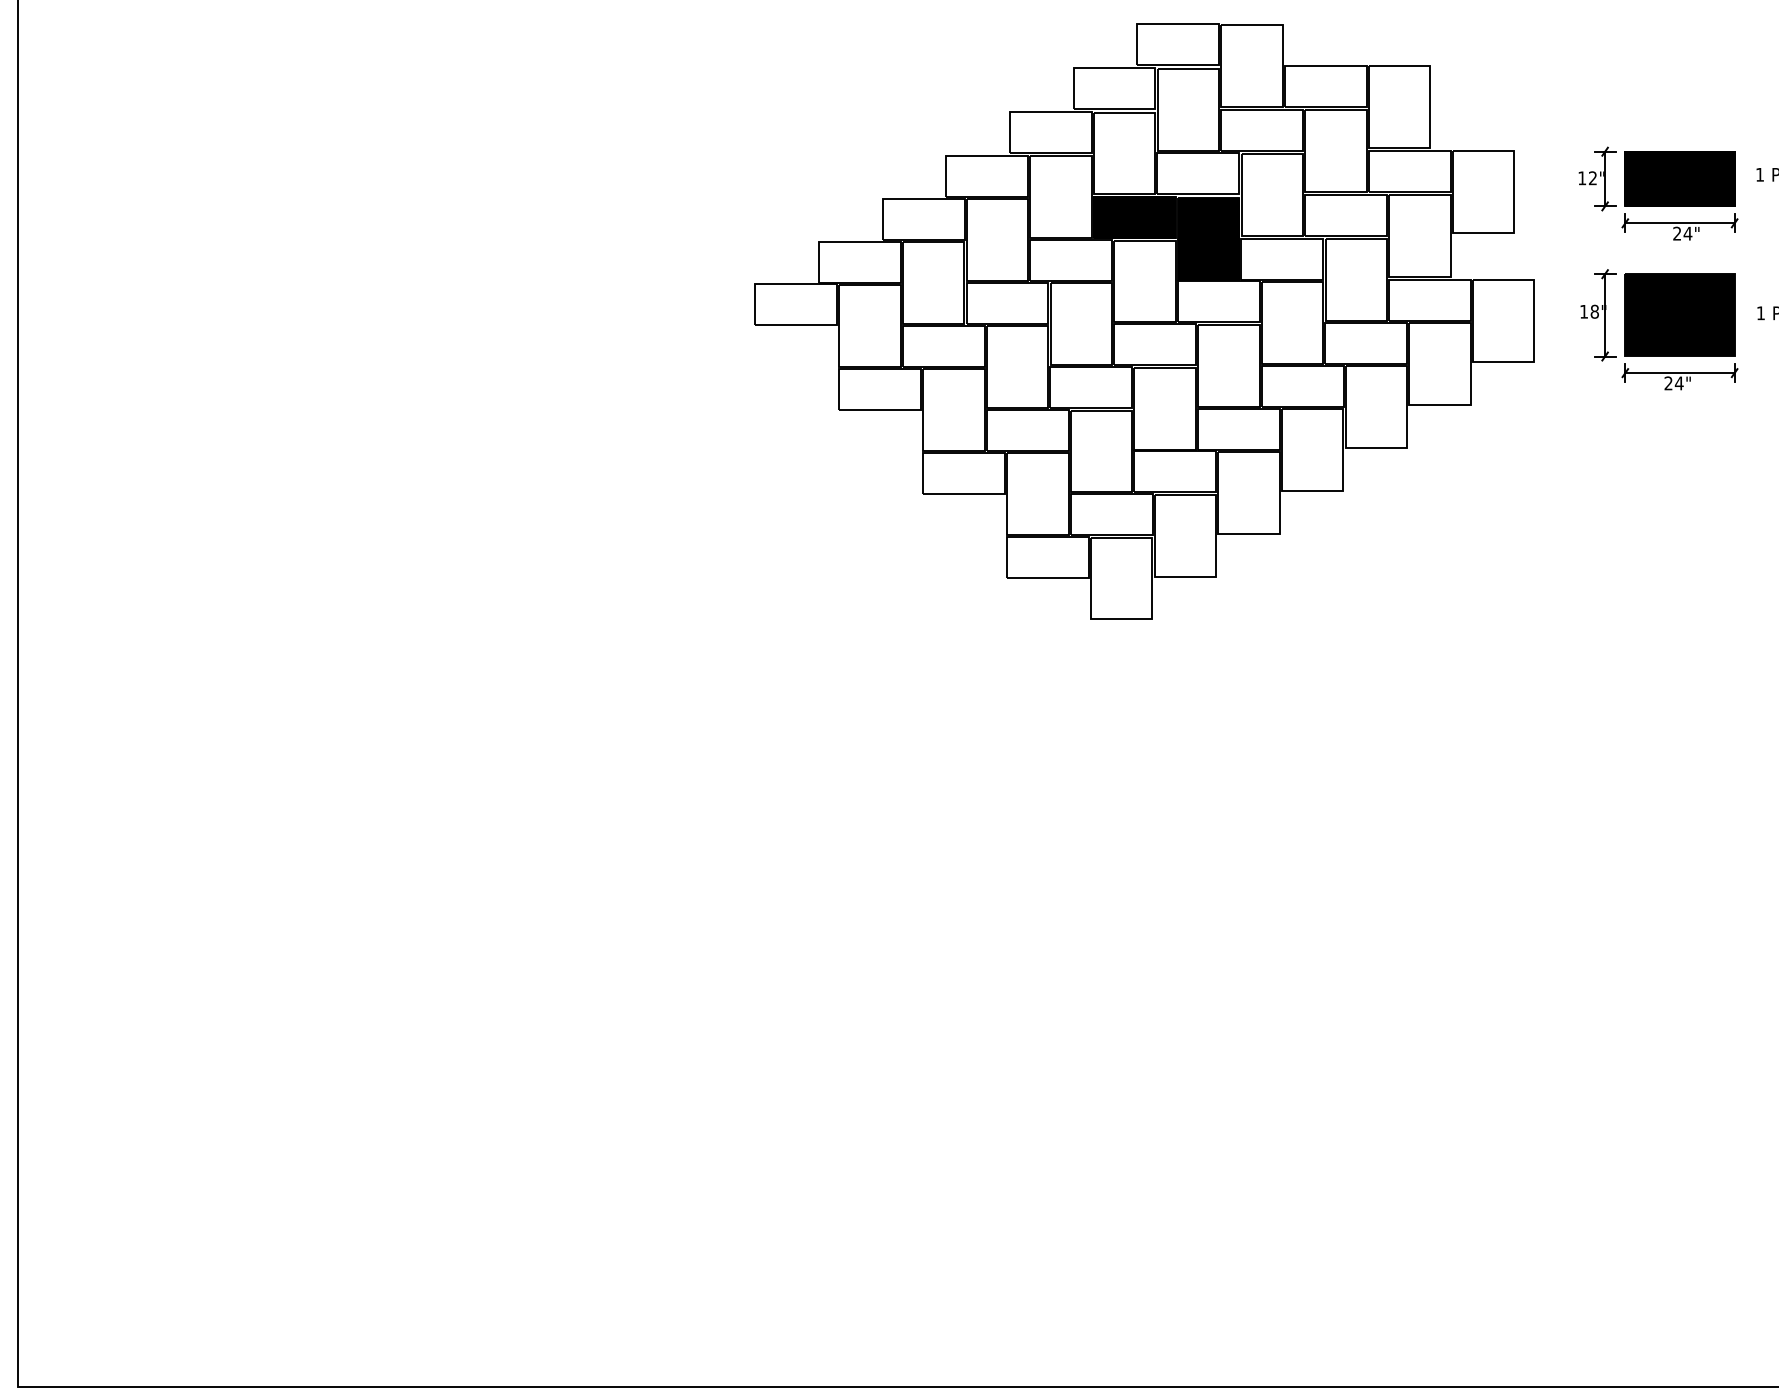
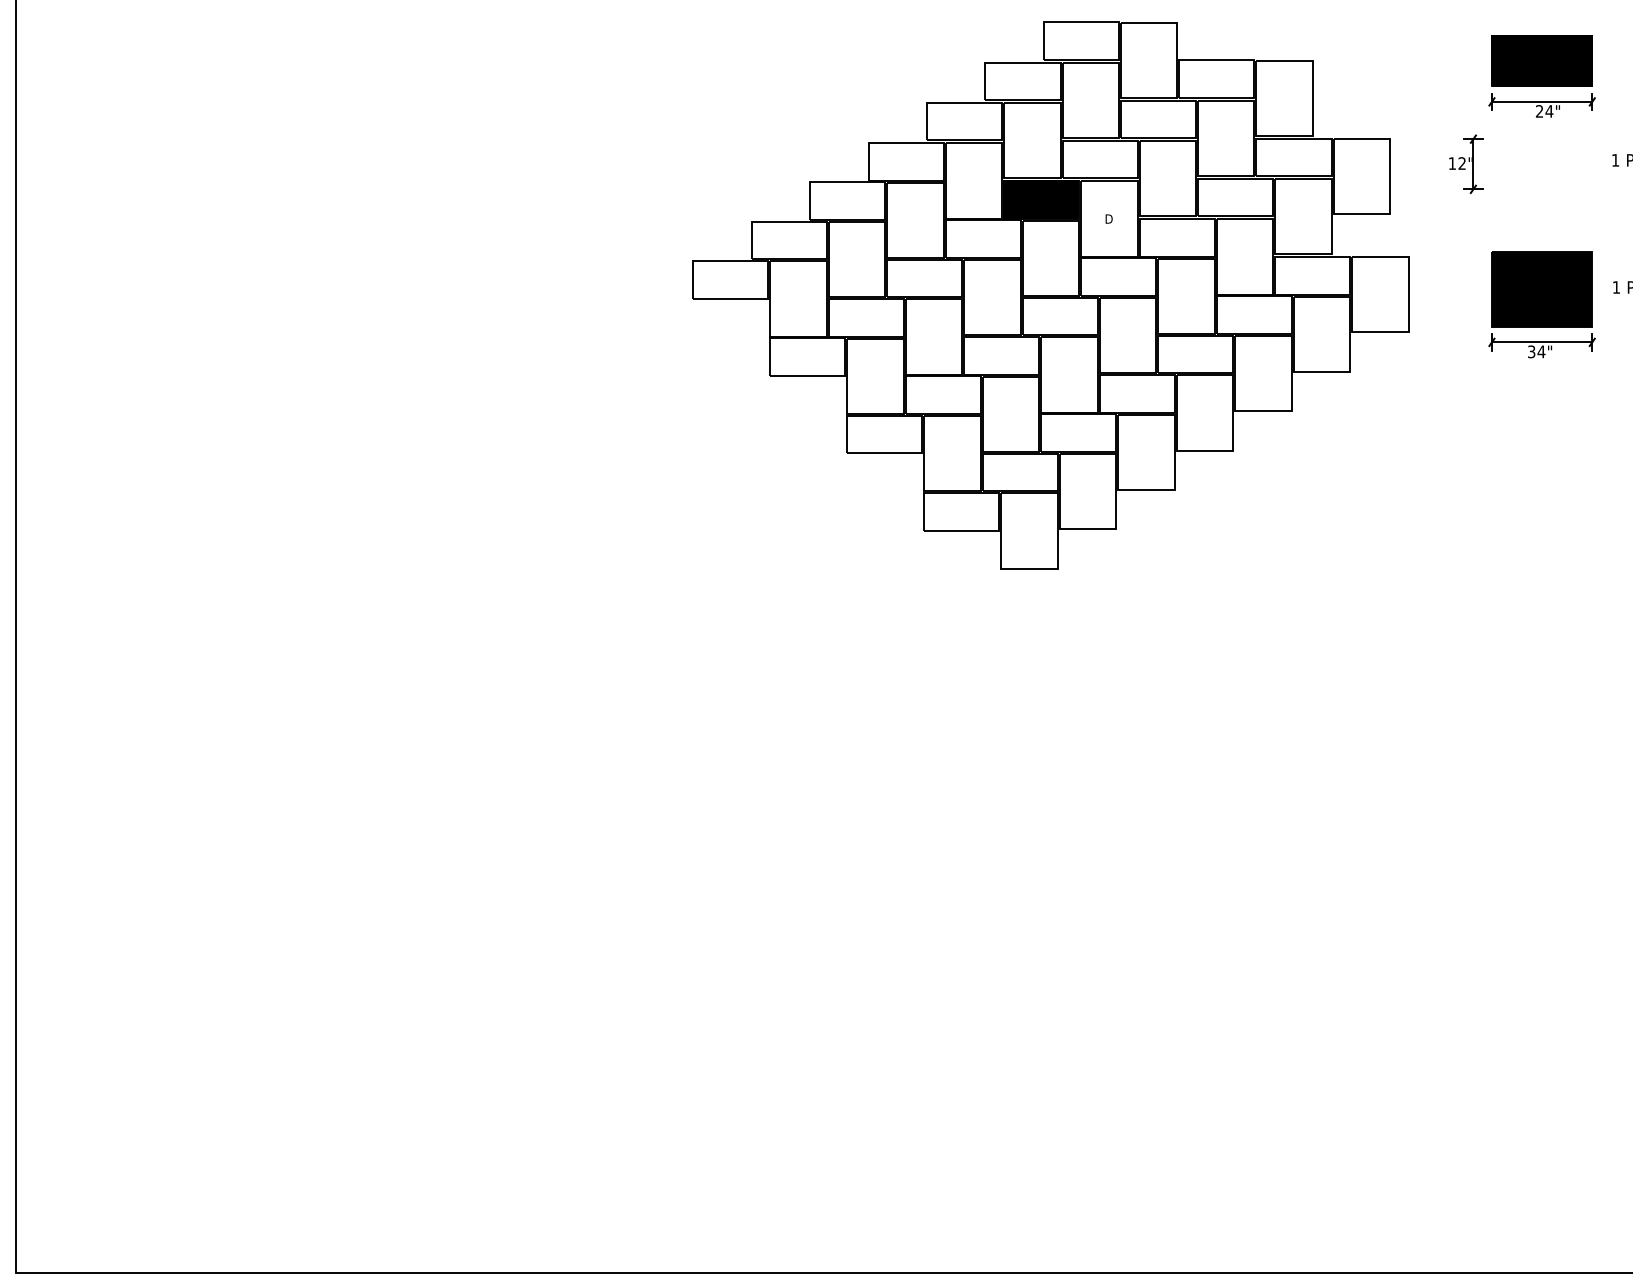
part: (1679, 195) -> (1541, 76), moved
fill: (1208, 238) -> (1109, 218), removed
part: (1598, 314) -> (1467, 288), removed
text: (1668, 384) -> (1531, 352), 24" -> 34"

